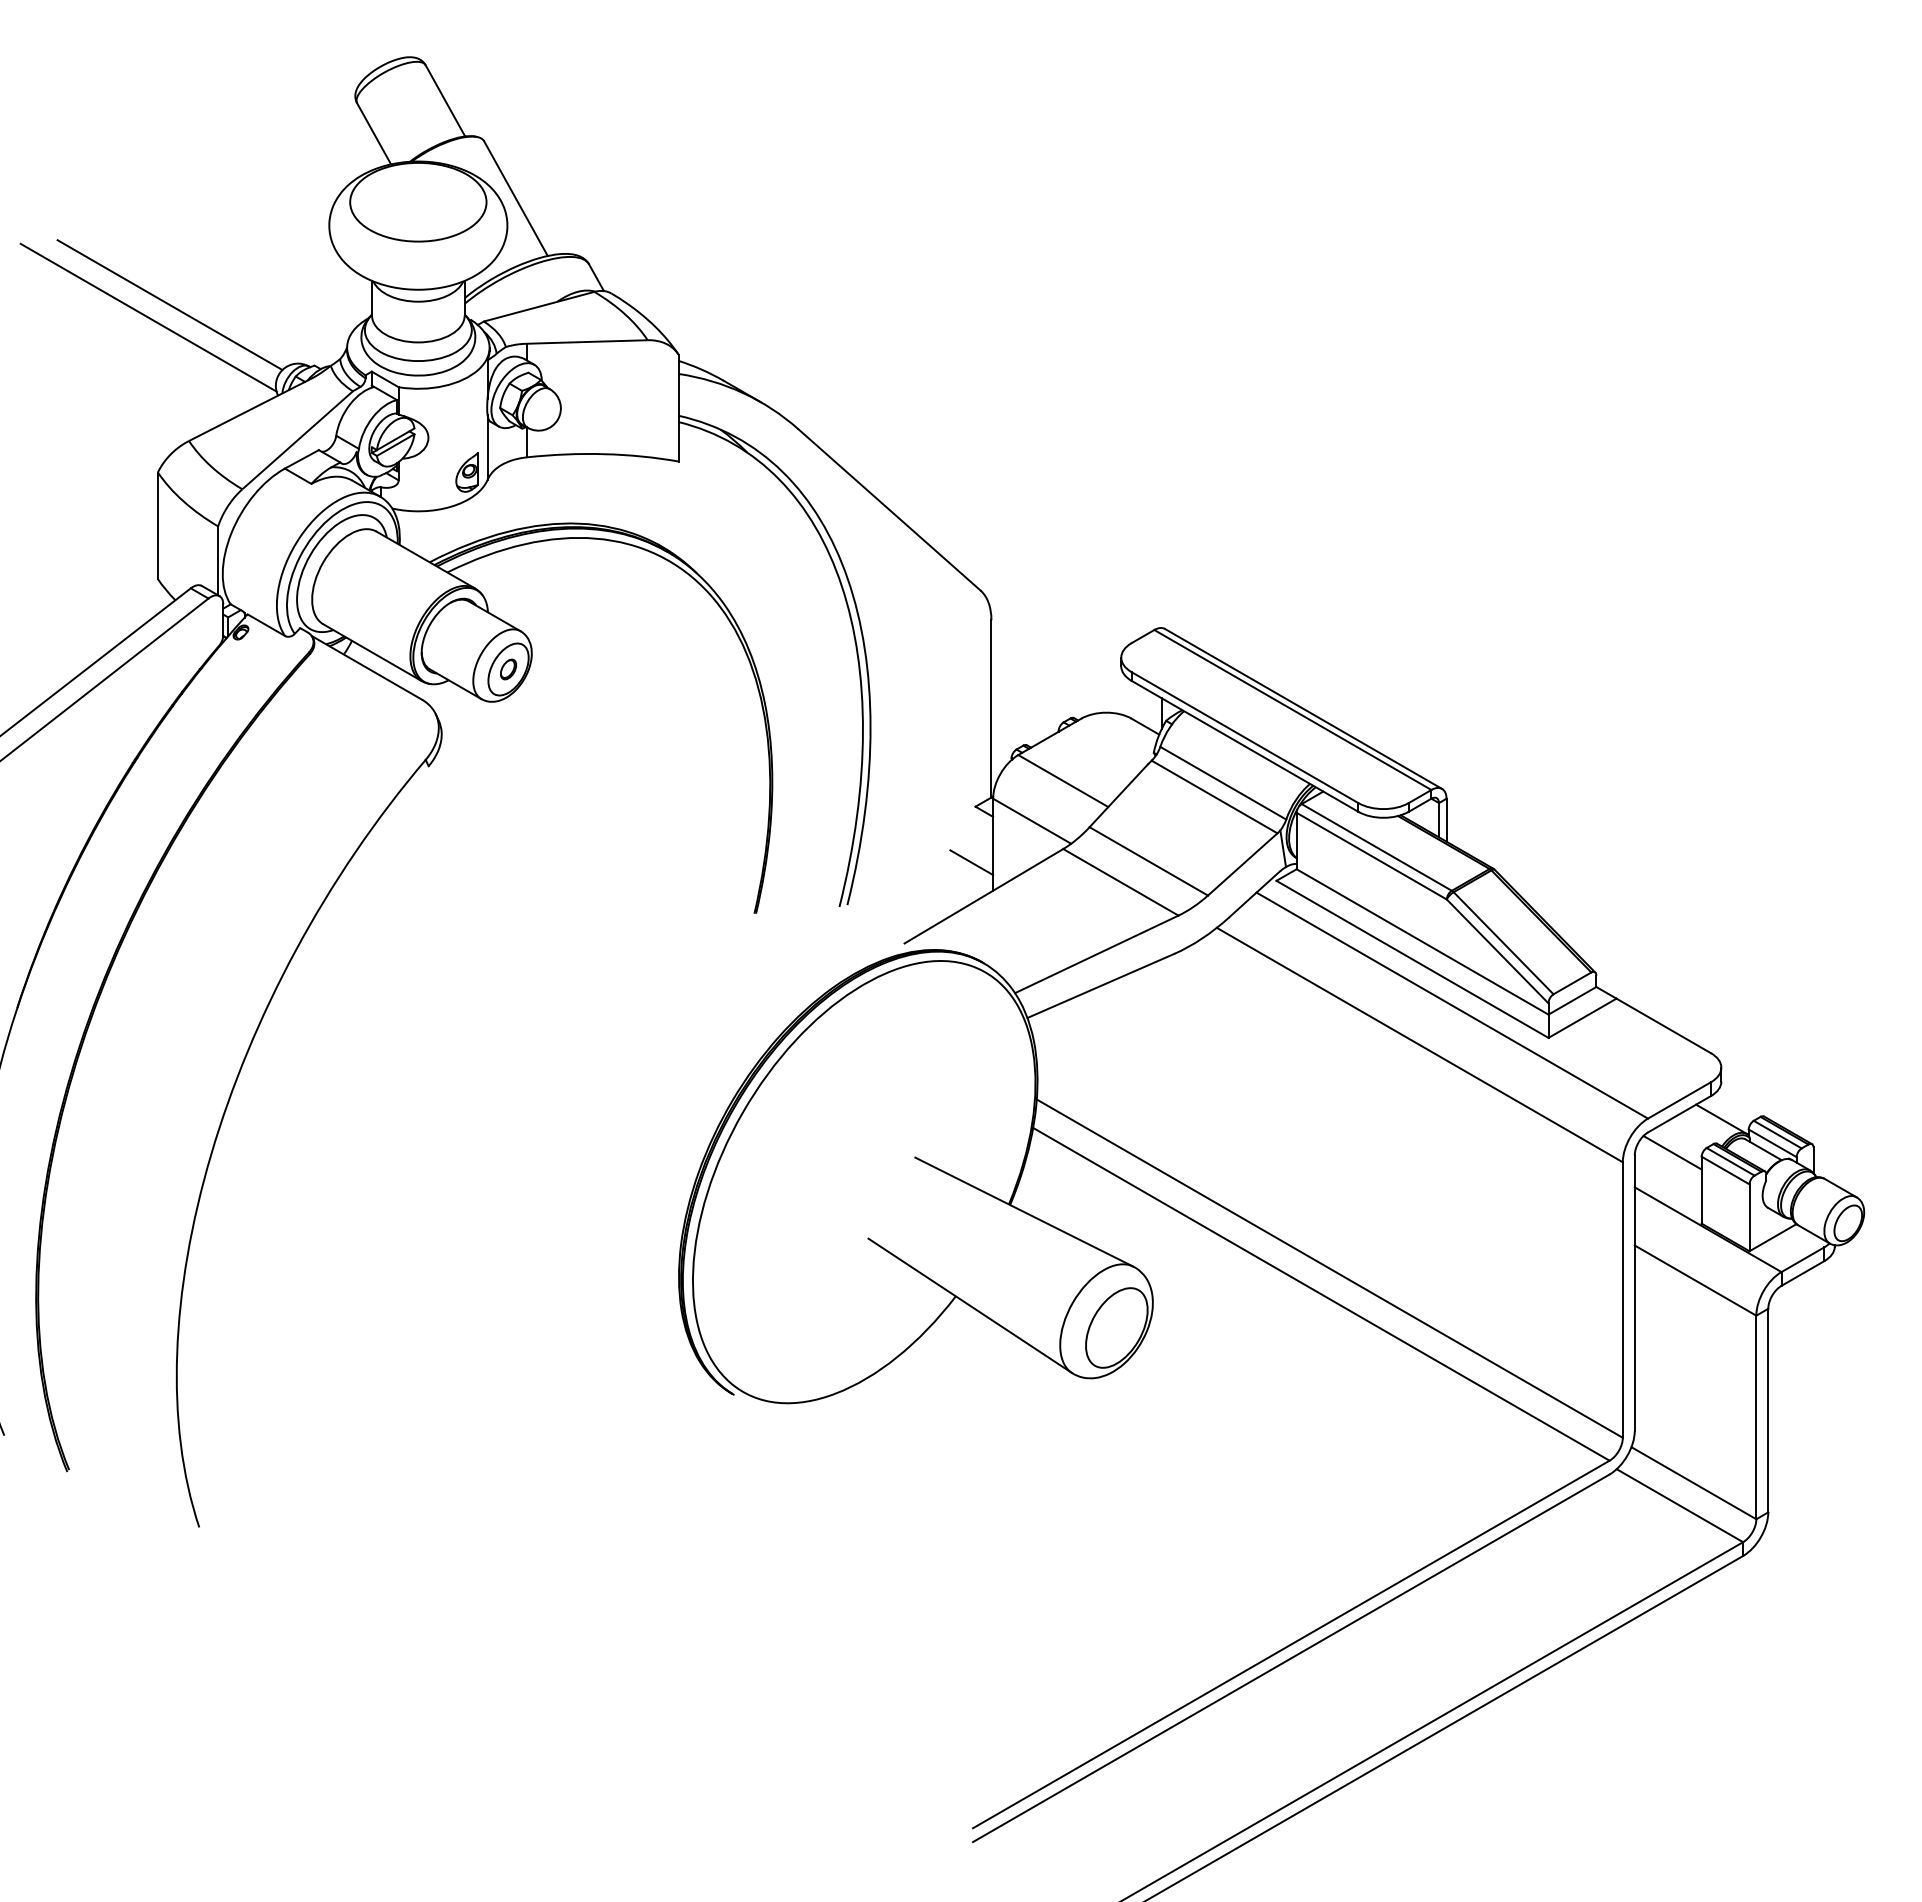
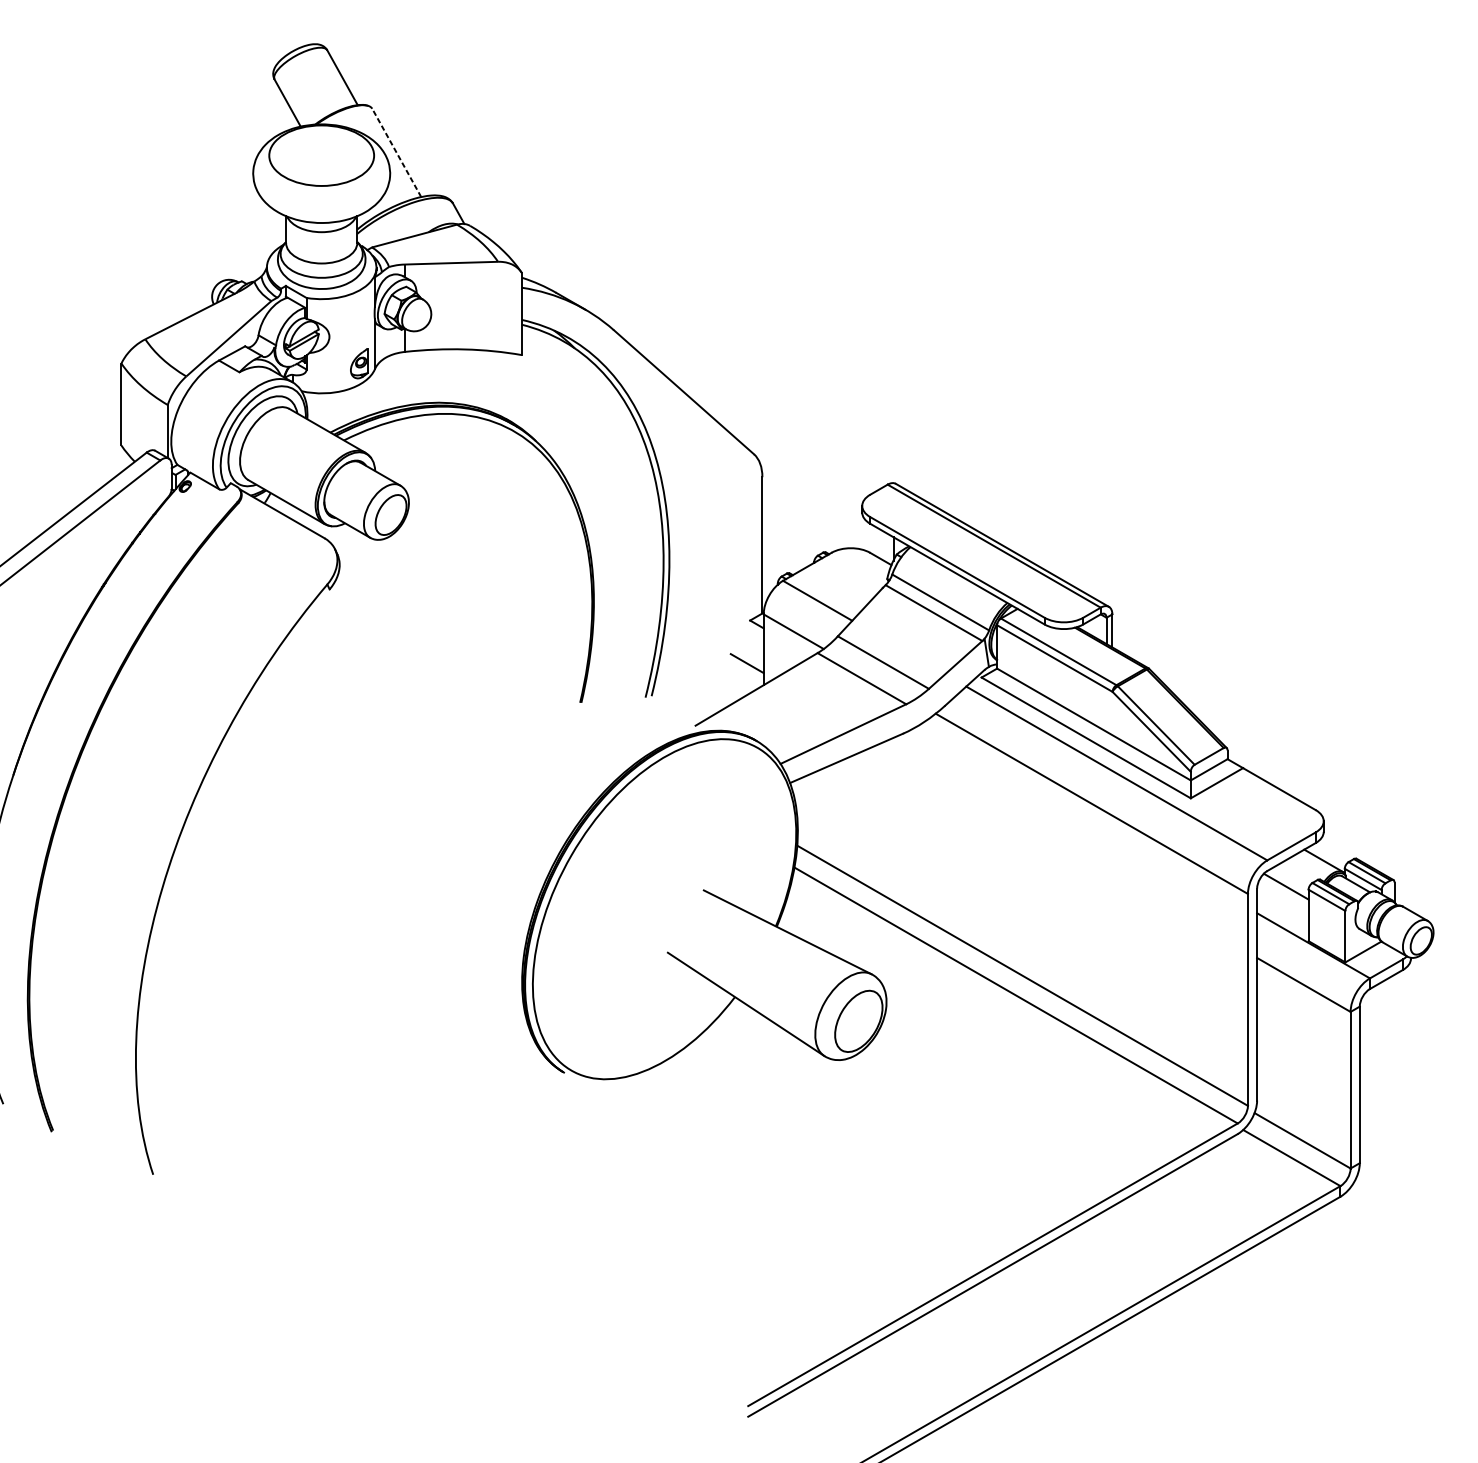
line: (515, 198) -> (396, 152), solid -> dashed
line: (169, 305) -> (130, 235), removed
line: (148, 317) -> (114, 244), removed
part: (508, 669) -> (391, 515), removed

